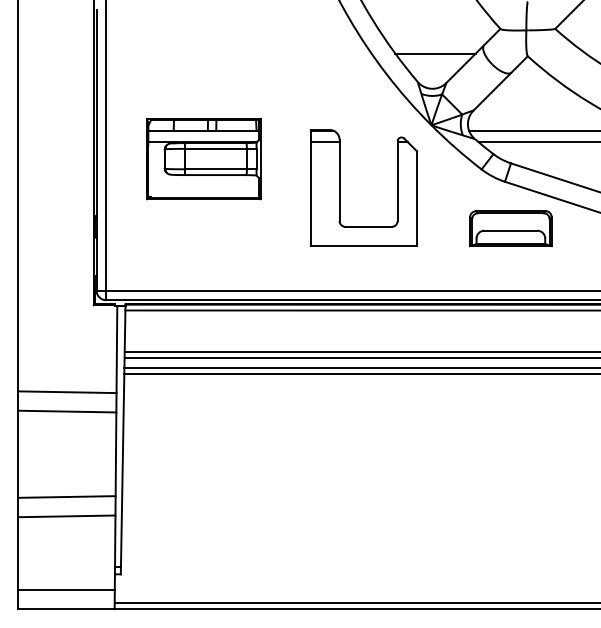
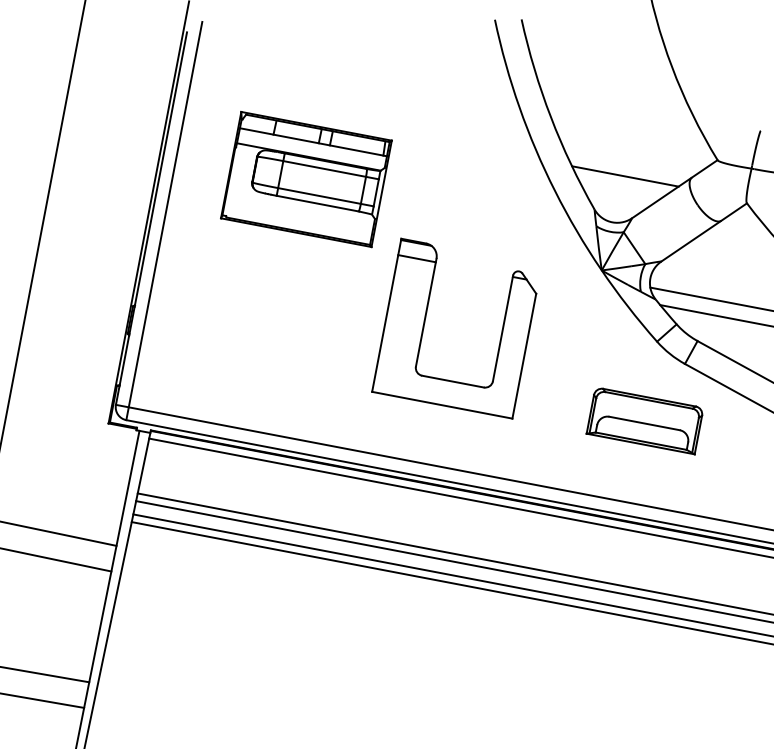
part: (203, 158) -> (306, 178), moved
part: (340, 187) -> (425, 322), moved
part: (510, 228) -> (644, 420), moved

